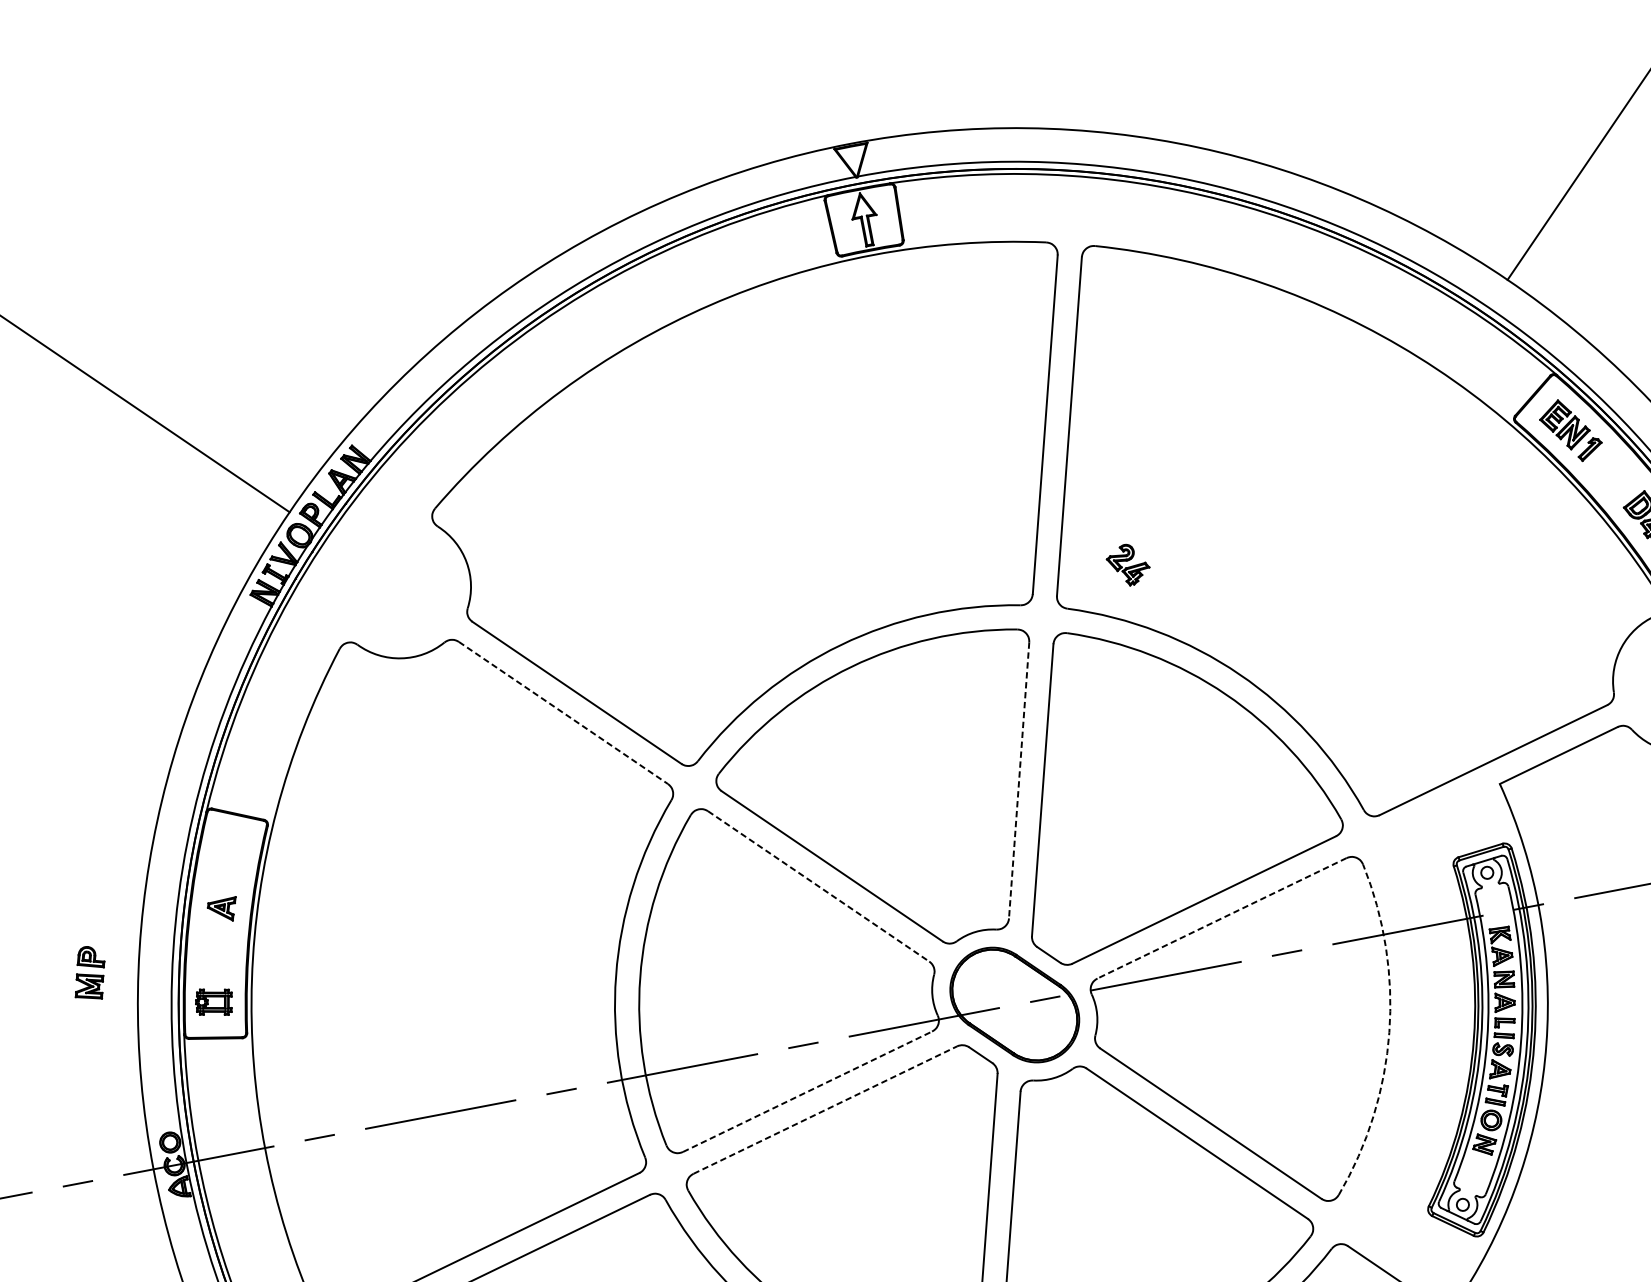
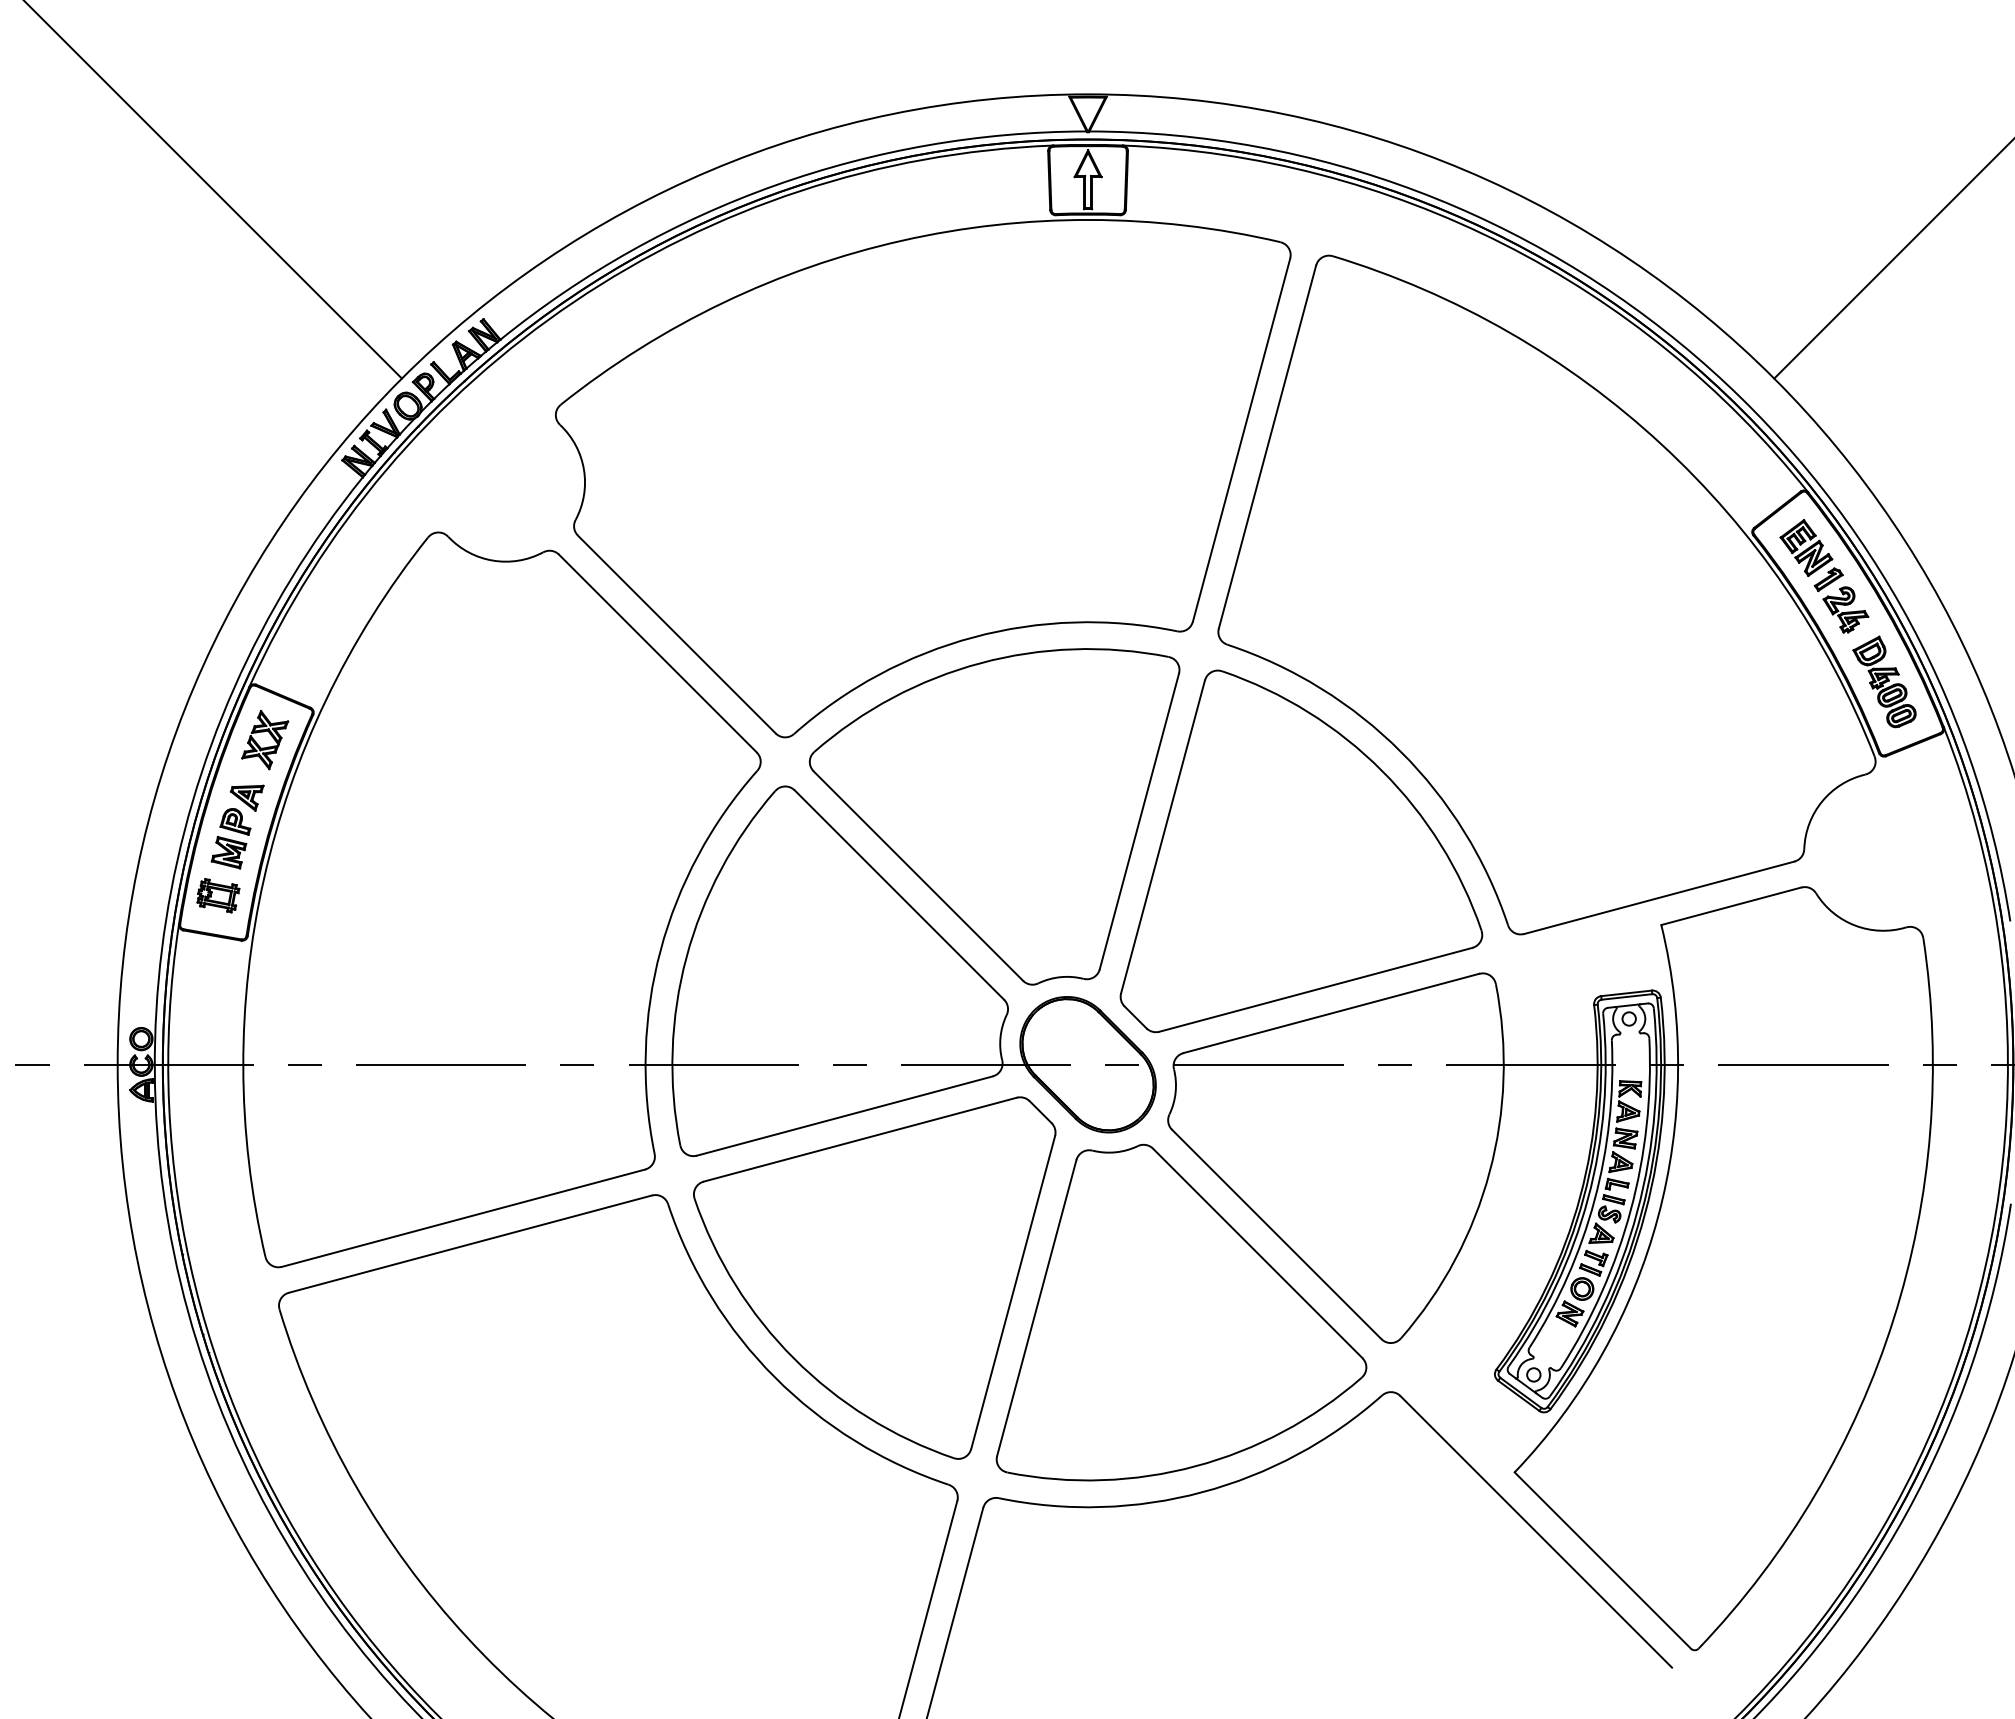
part: (1128, 564) -> (1845, 609), moved
line: (563, 712) -> (657, 653), dashed -> solid
line: (1019, 780) -> (1139, 821), dashed -> solid
part: (232, 861) -> (267, 746), added
line: (818, 886) -> (899, 895), dashed -> solid
line: (1221, 918) -> (1330, 1013), dashed -> solid
part: (88, 973) -> (230, 838), moved
arc: (1389, 1032) -> (1489, 1172), dashed -> solid
line: (808, 1091) -> (845, 1115), dashed -> solid
line: (825, 1109) -> (860, 1139), dashed -> solid

